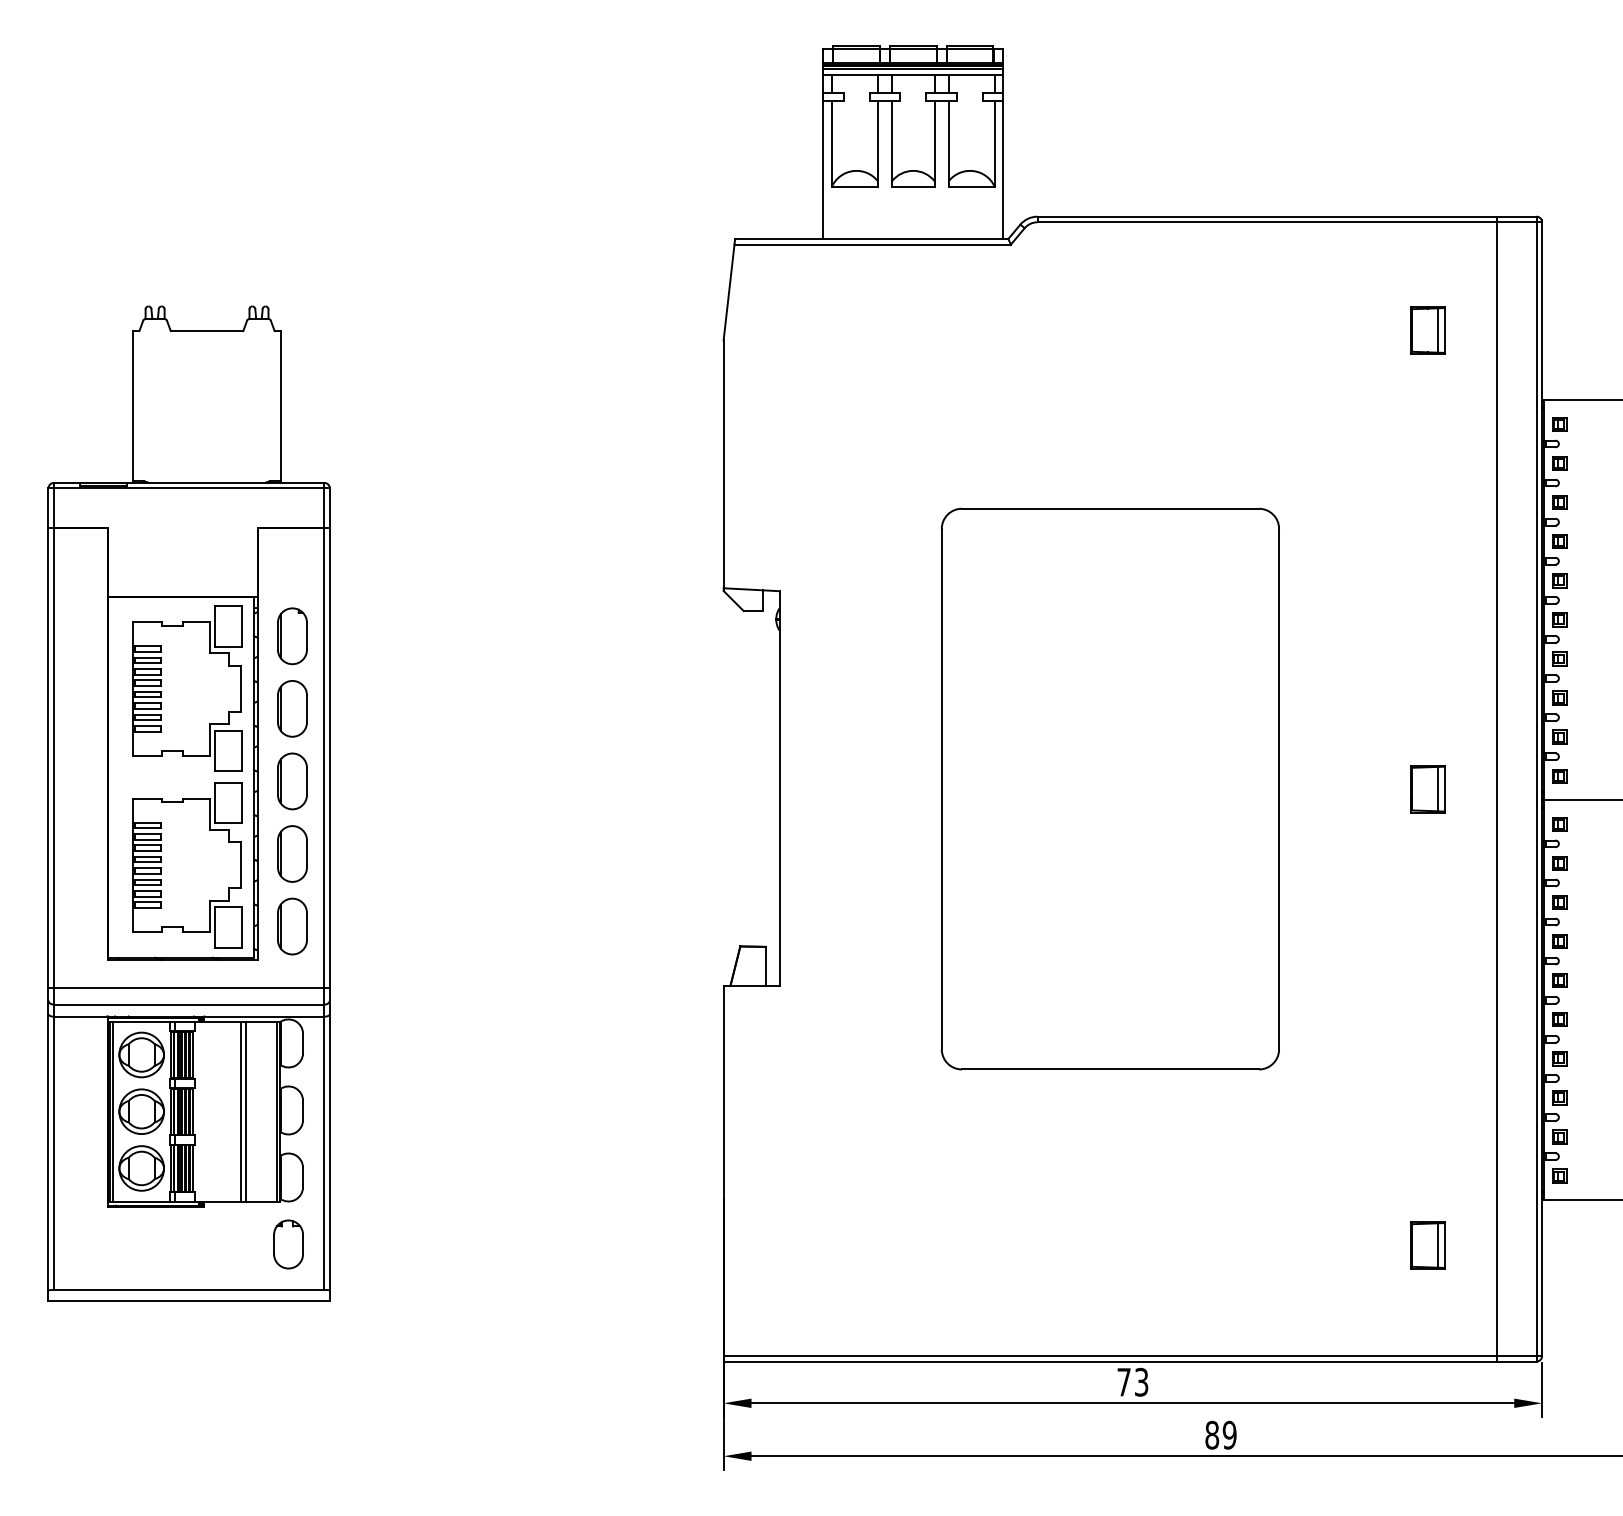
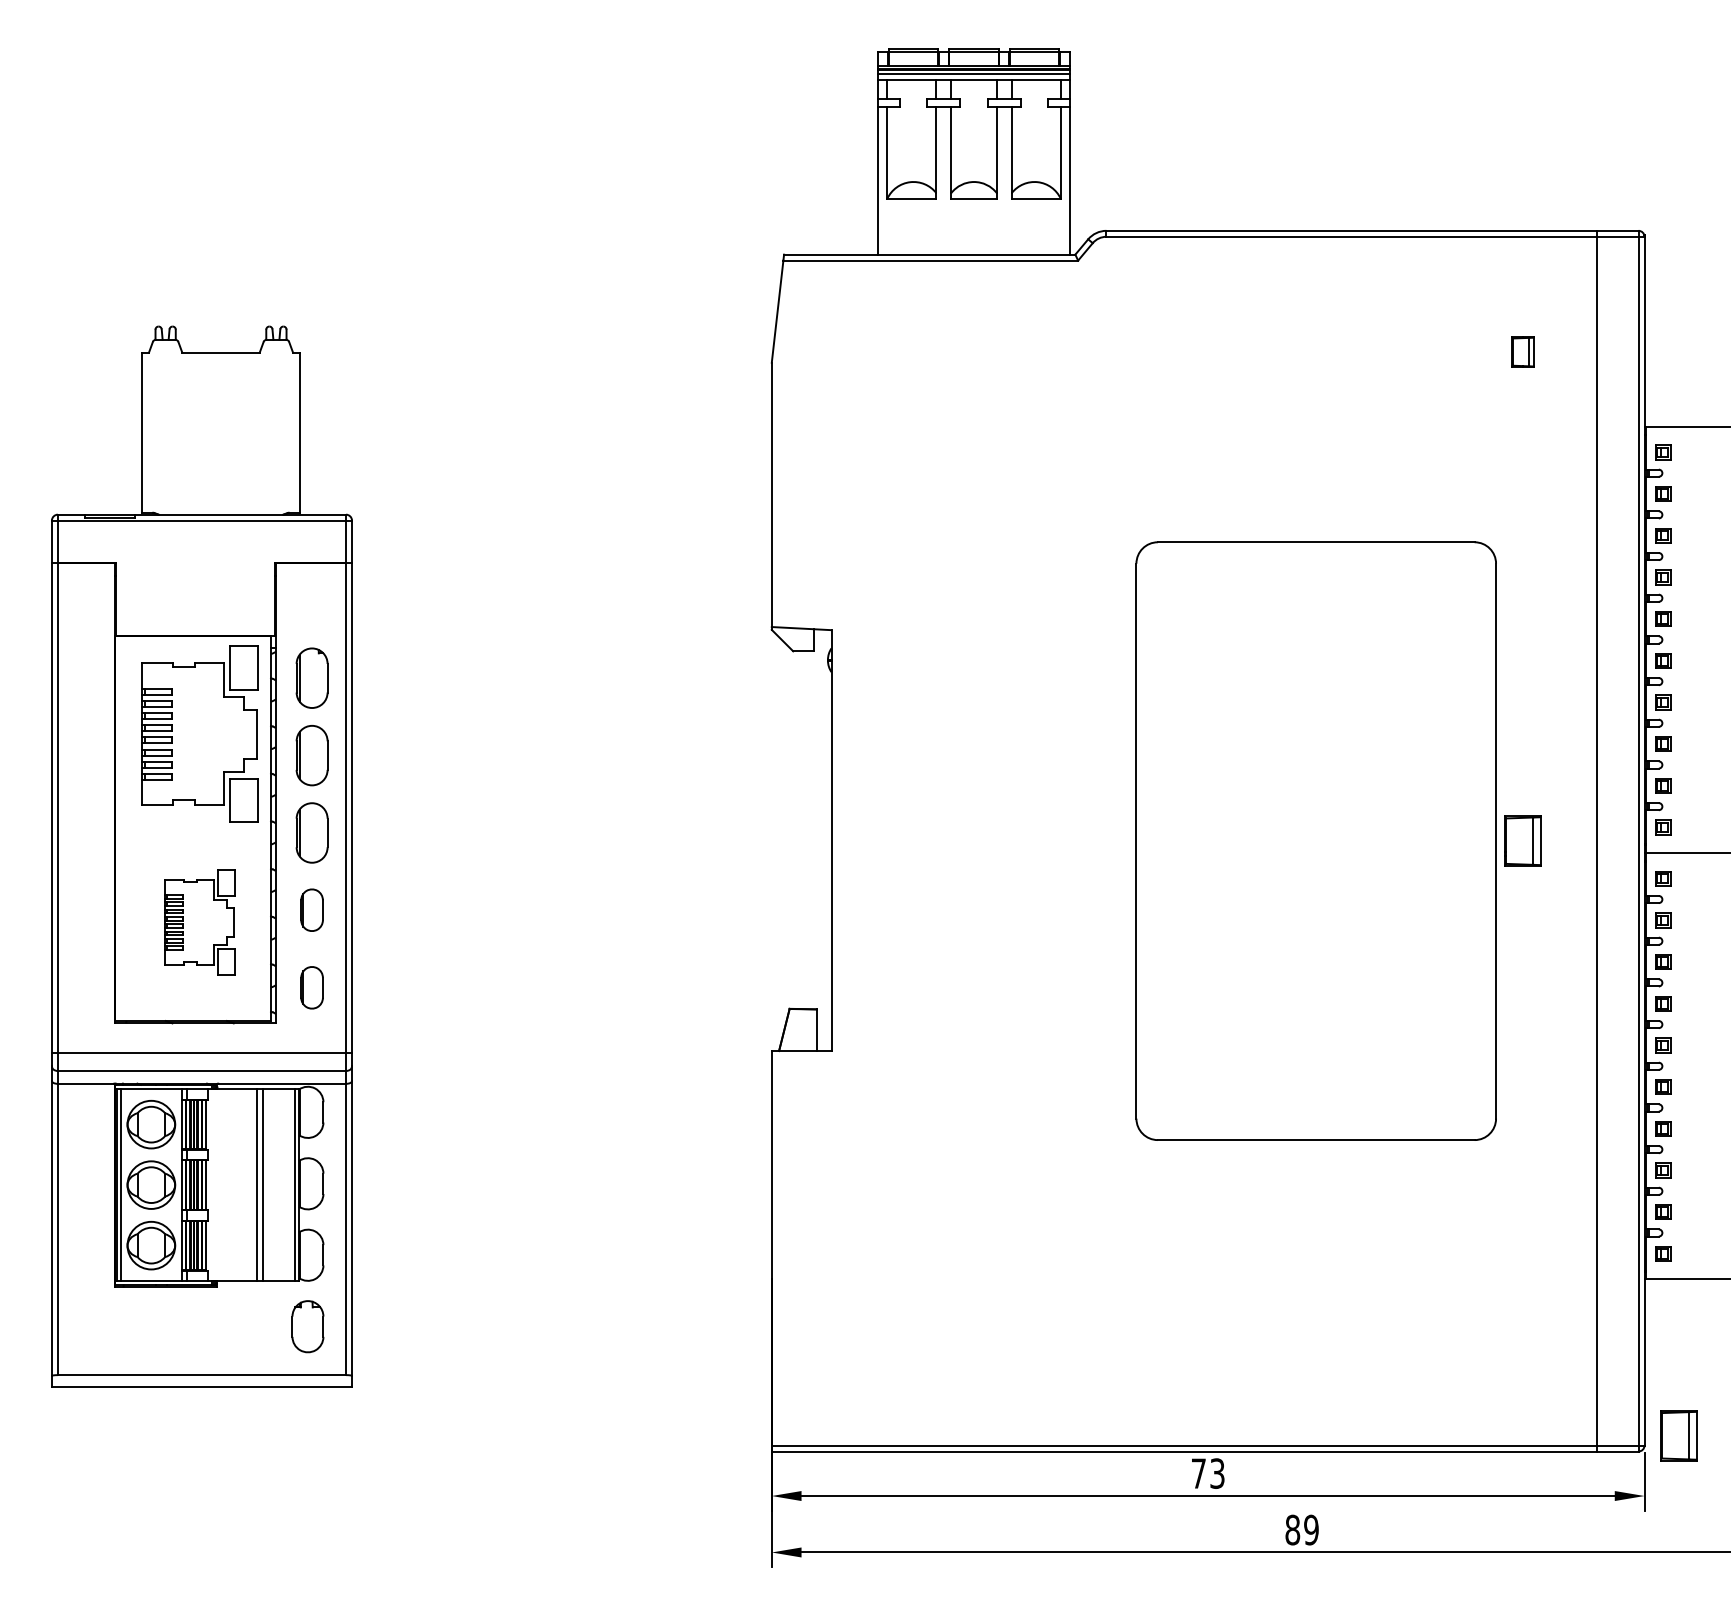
part: (1427, 329) -> (1522, 351), size x0.6
part: (1109, 788) -> (1315, 840), moved
part: (291, 853) -> (311, 909), size x0.7
part: (186, 865) -> (199, 922), size x0.6
part: (291, 926) -> (311, 987), size x0.7
part: (1427, 1245) -> (1678, 1435), moved

